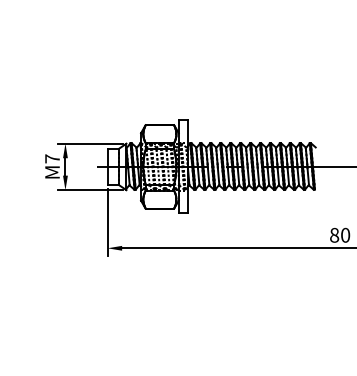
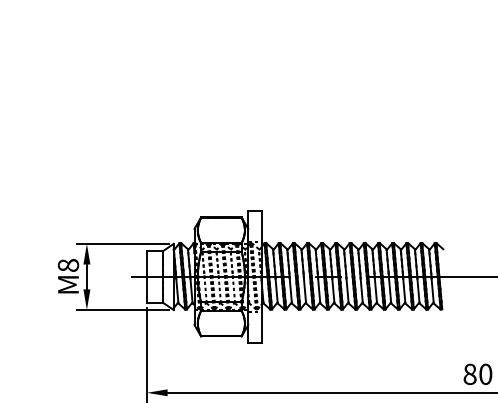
text: (52, 158) -> (68, 264), 7 -> 8

